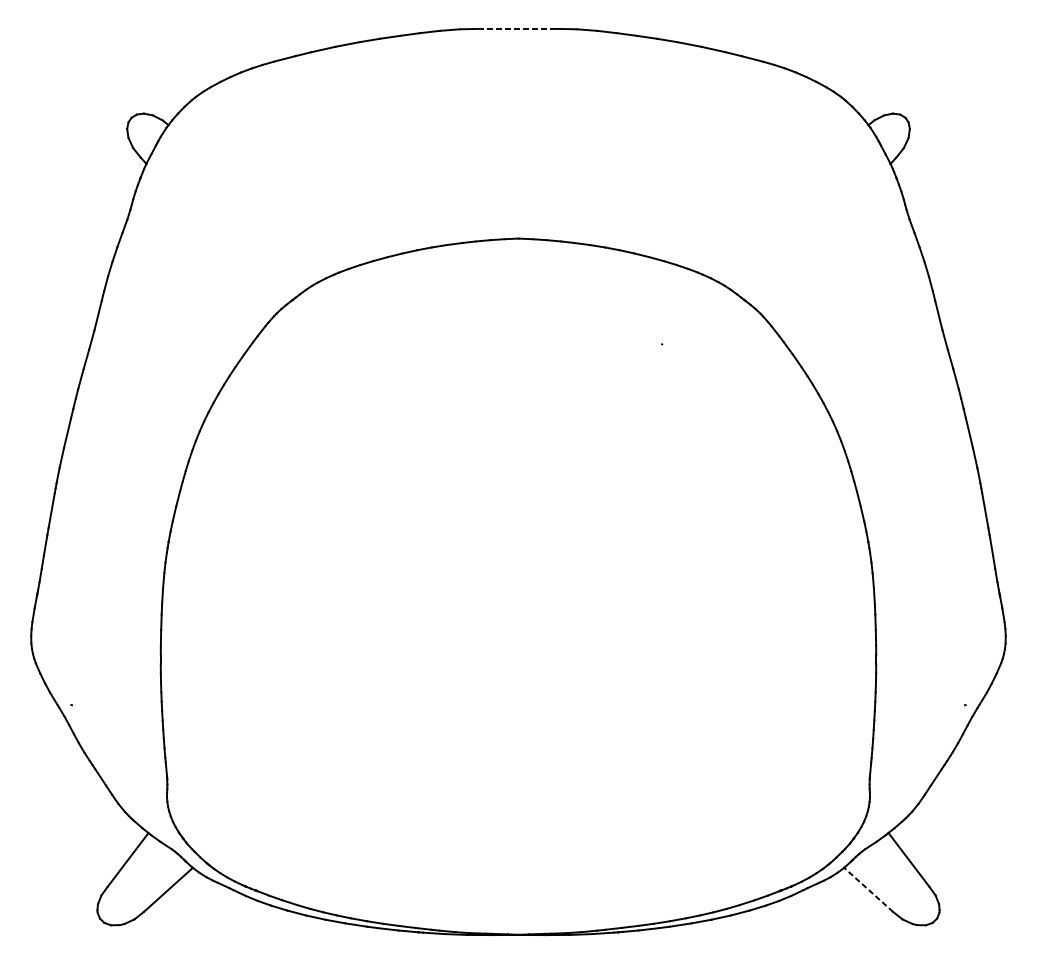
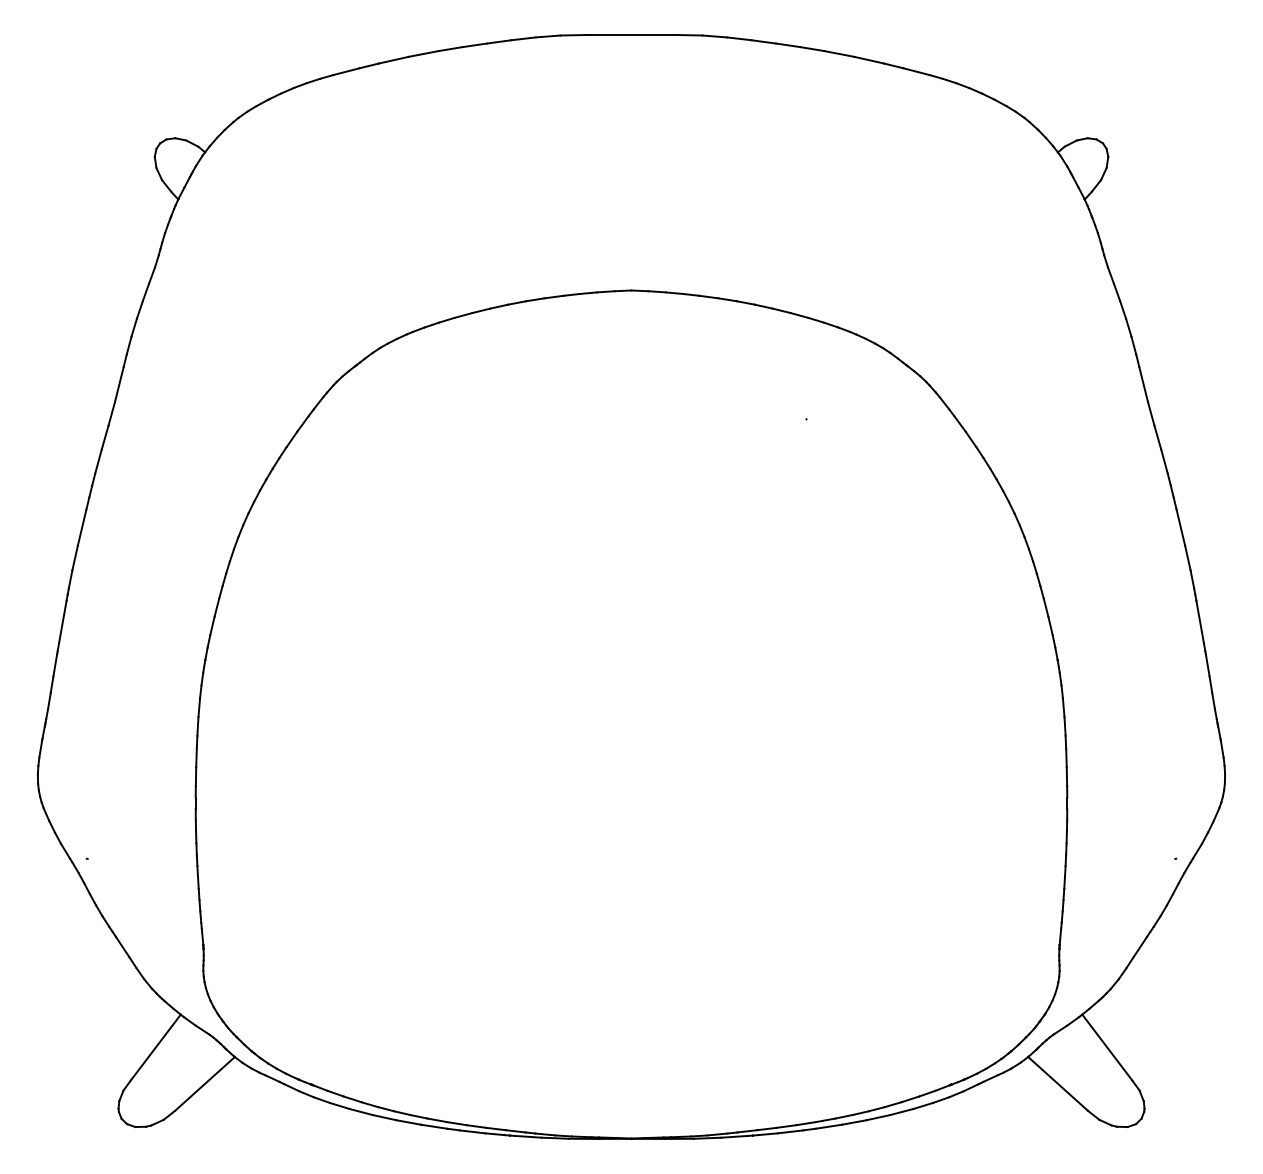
line: (518, 29) -> (631, 35), dashed -> solid
line: (868, 889) -> (1057, 1083), dashed -> solid

